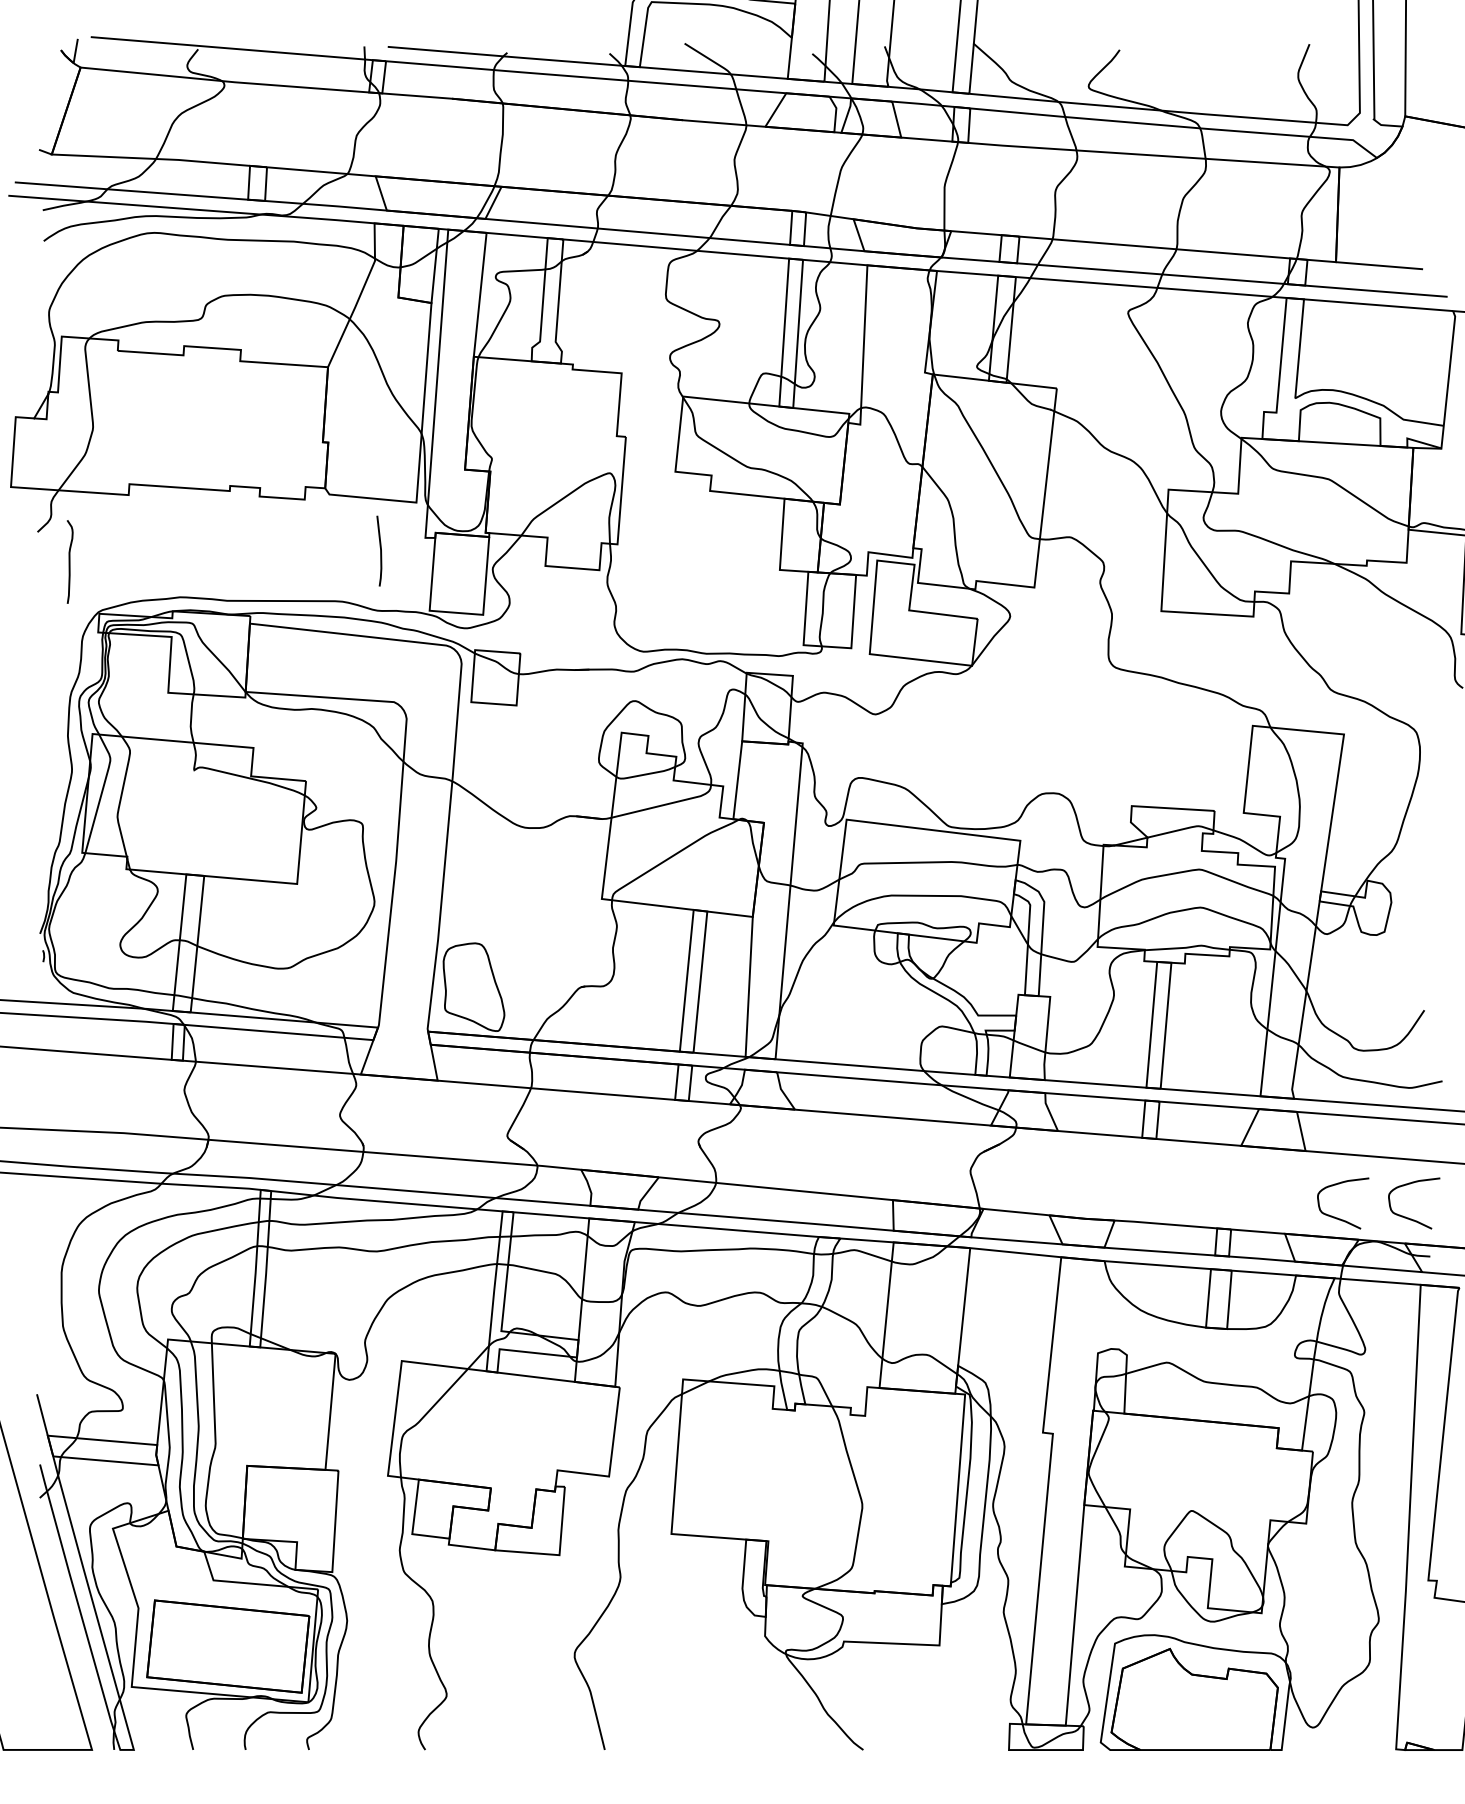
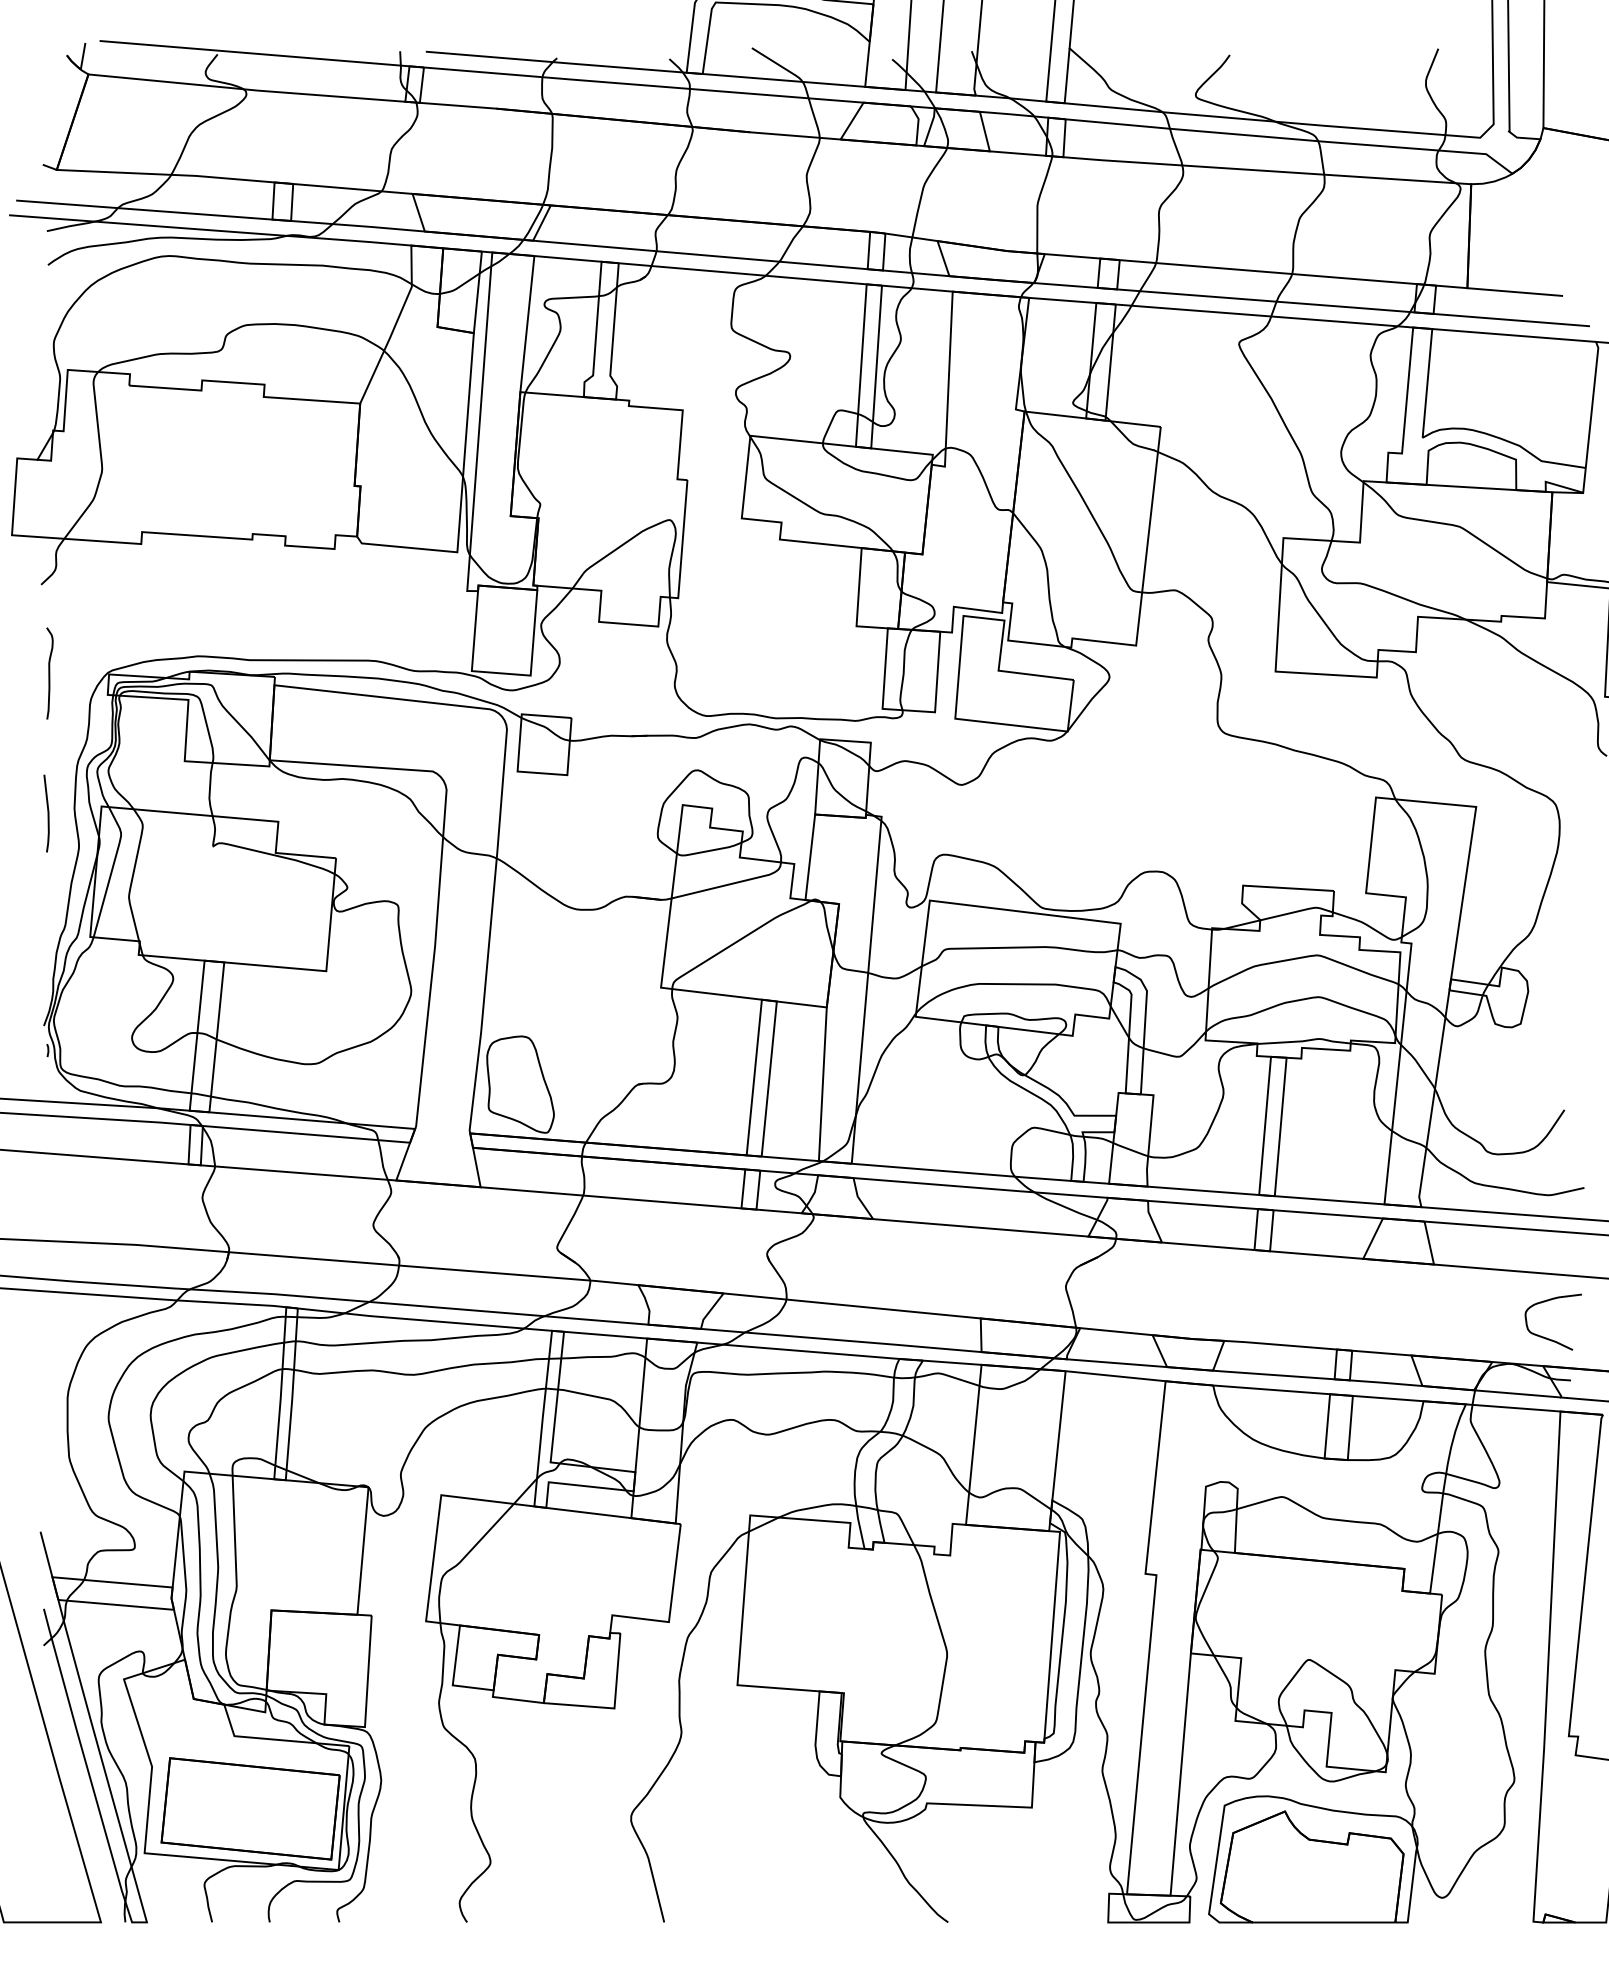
line: (380, 551) -> (47, 813), moved
curve: (69, 561) -> (49, 673), moved
curve: (1337, 1217) -> (1468, 1337), removed

